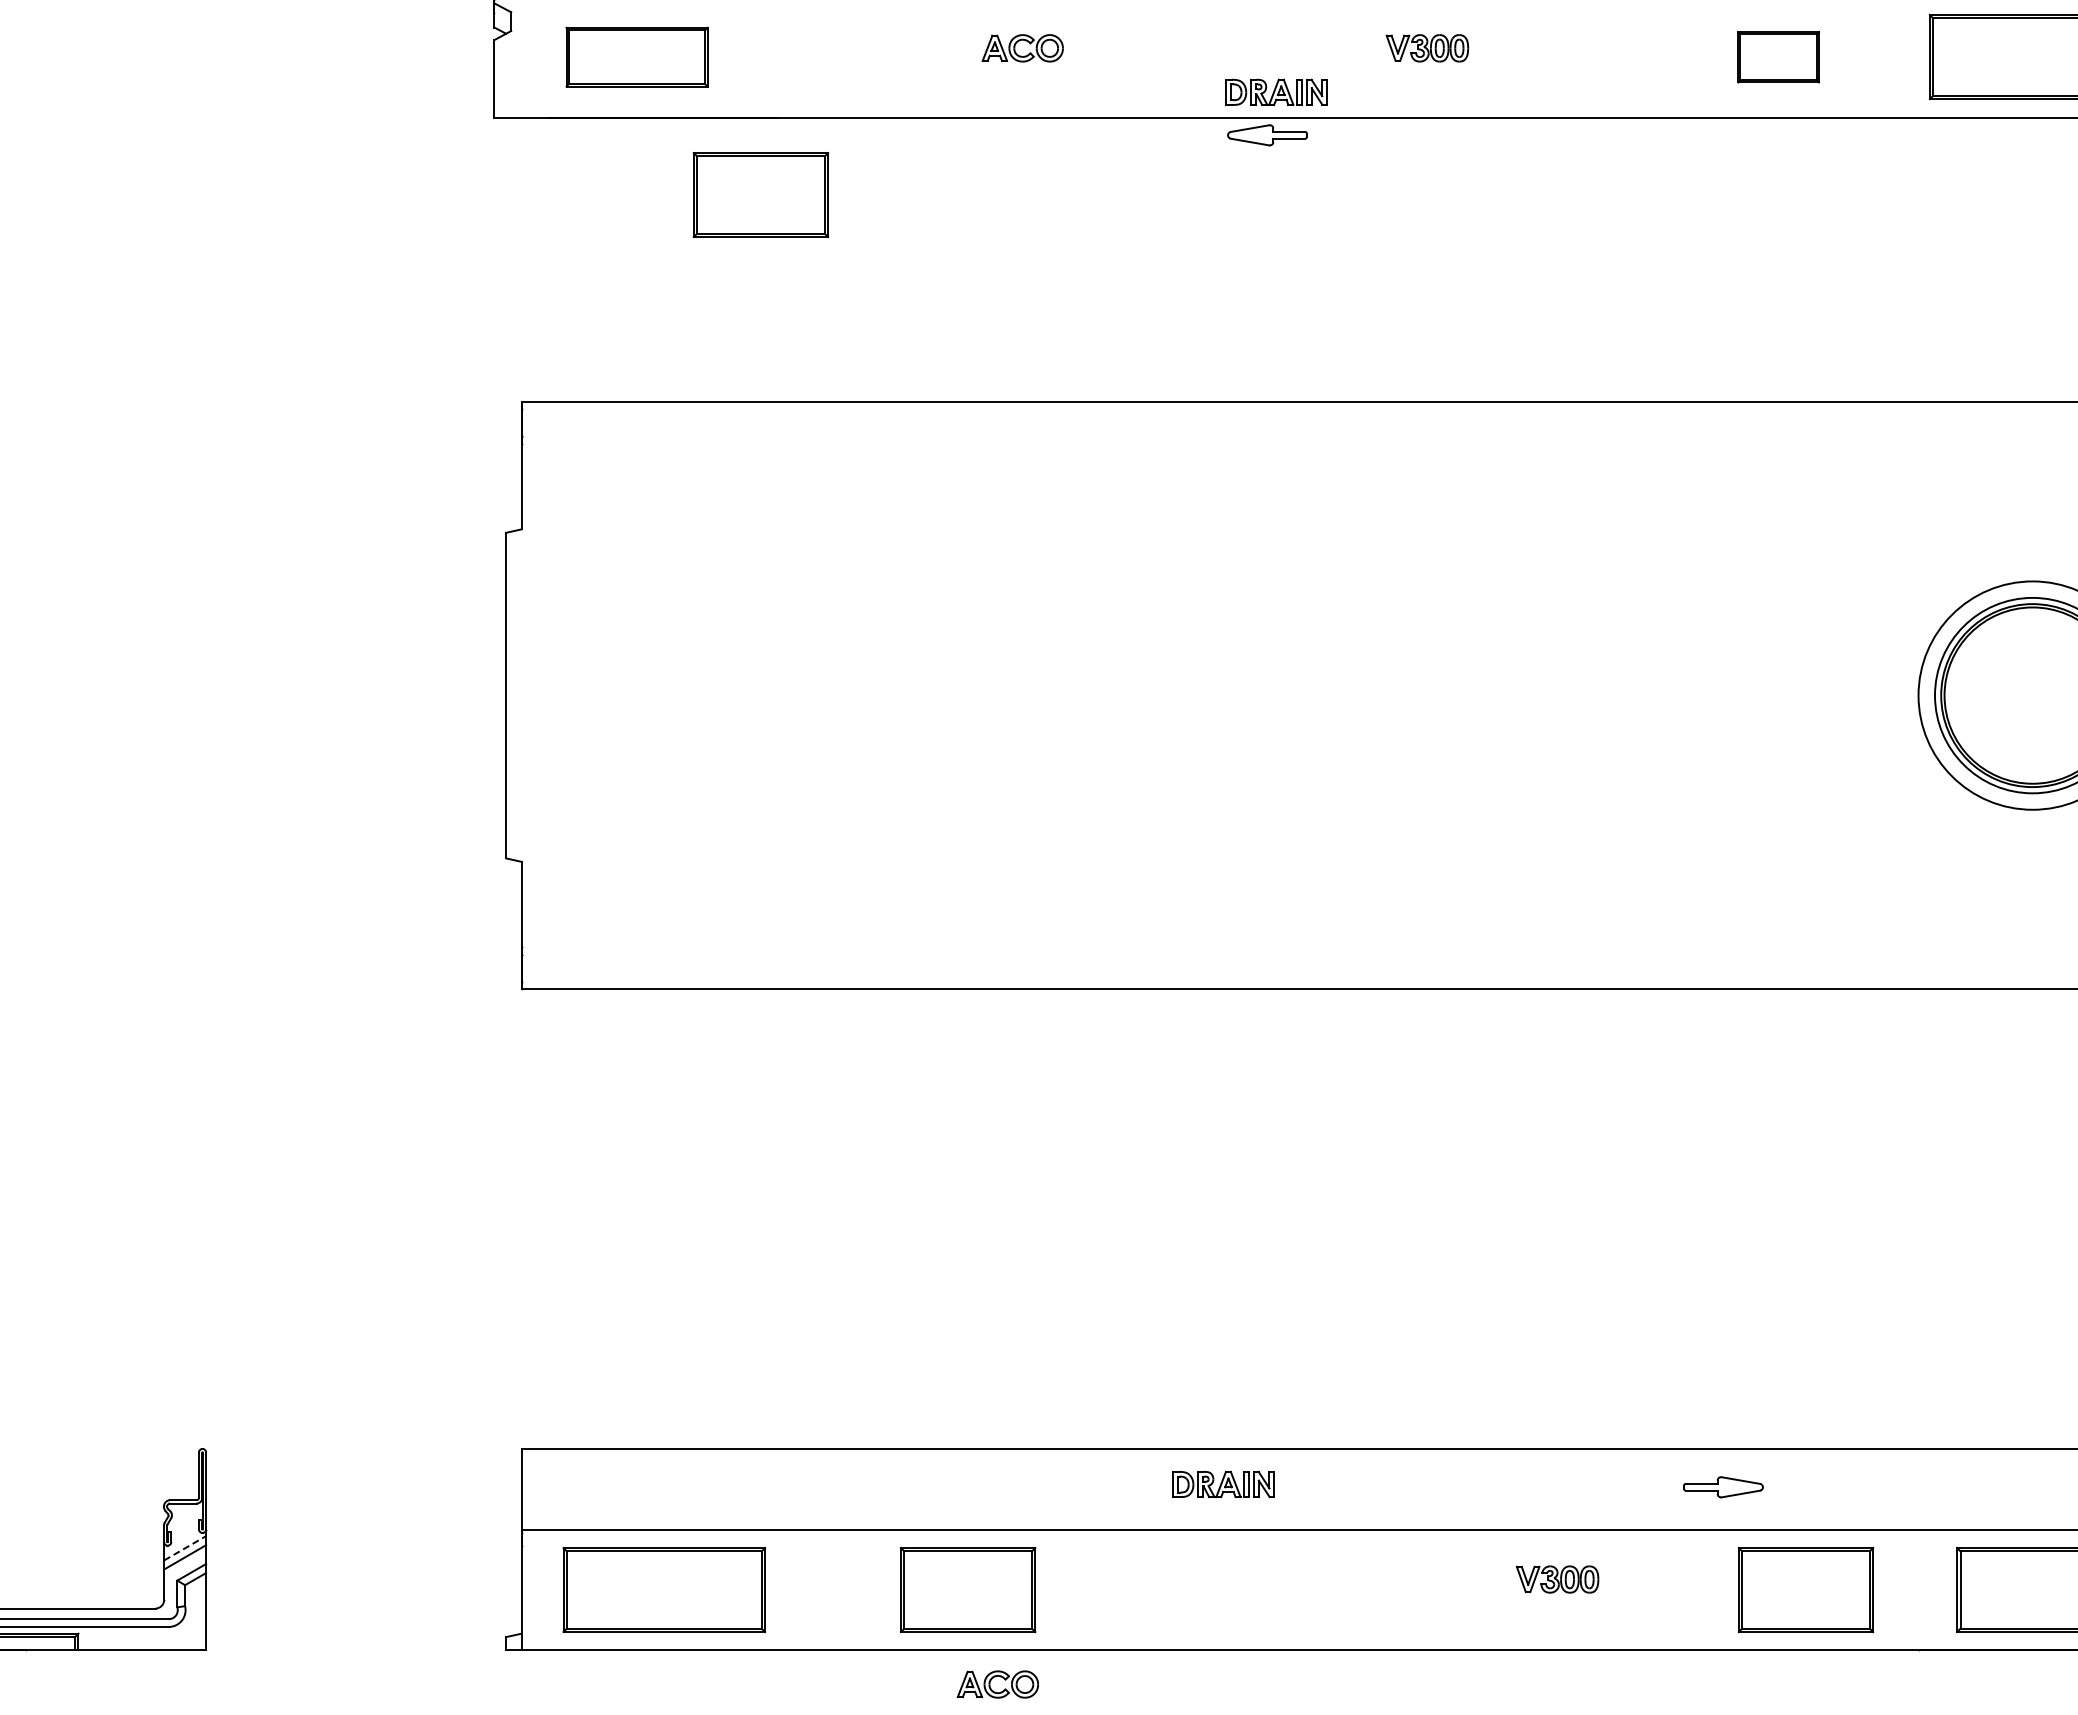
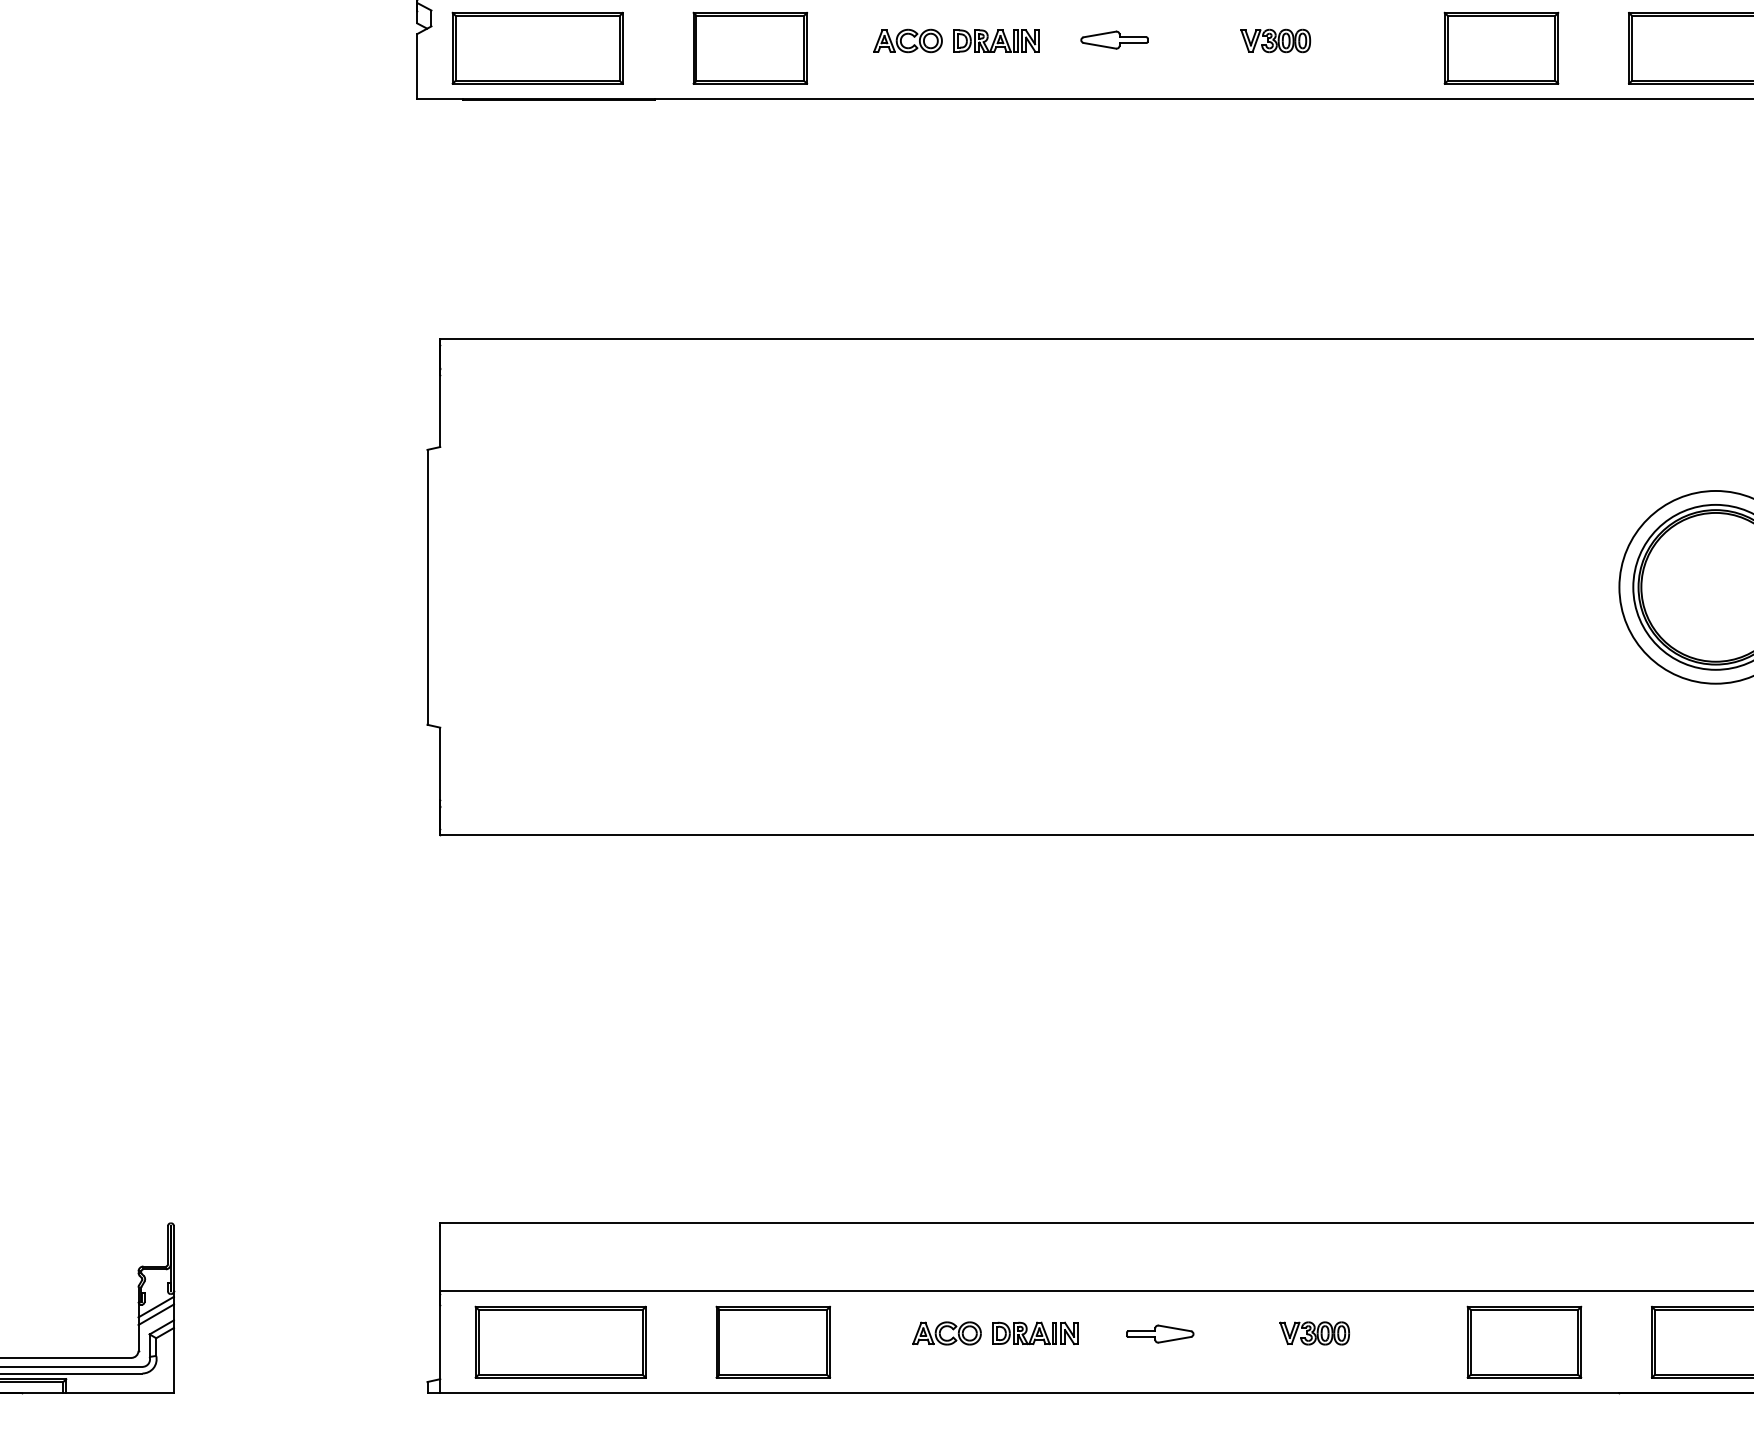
part: (1015, 48) -> (901, 41), moved
part: (1427, 48) -> (1275, 41), moved
part: (636, 57) -> (537, 48), size x1.43
part: (1778, 57) -> (1501, 48), size x1.67
part: (1276, 91) -> (996, 40), moved
part: (1267, 135) -> (1114, 40), moved
part: (760, 195) -> (749, 48), moved
part: (1223, 1484) -> (1035, 1333), moved
part: (1723, 1487) -> (1160, 1334), moved
line: (185, 1548) -> (156, 1307), dashed -> solid
part: (968, 1590) -> (773, 1342), moved
part: (990, 1684) -> (940, 1333), moved

